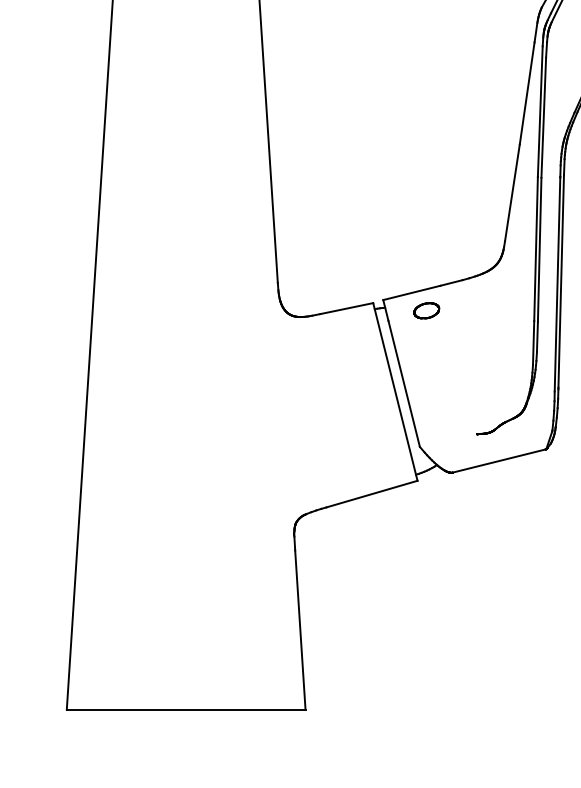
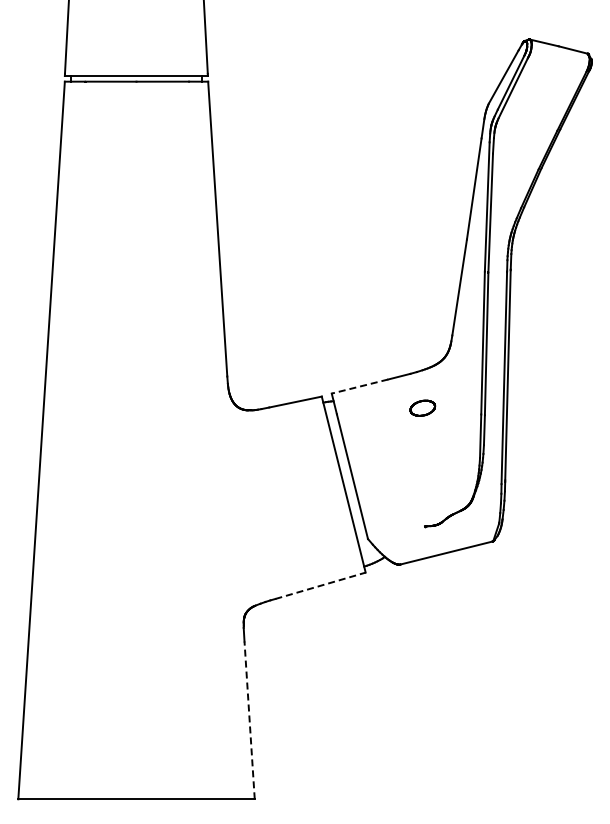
line: (411, 292) -> (359, 386), solid -> dashed
part: (426, 310) -> (422, 407), moved
line: (372, 493) -> (321, 585), solid -> dashed
line: (300, 629) -> (249, 719), solid -> dashed

